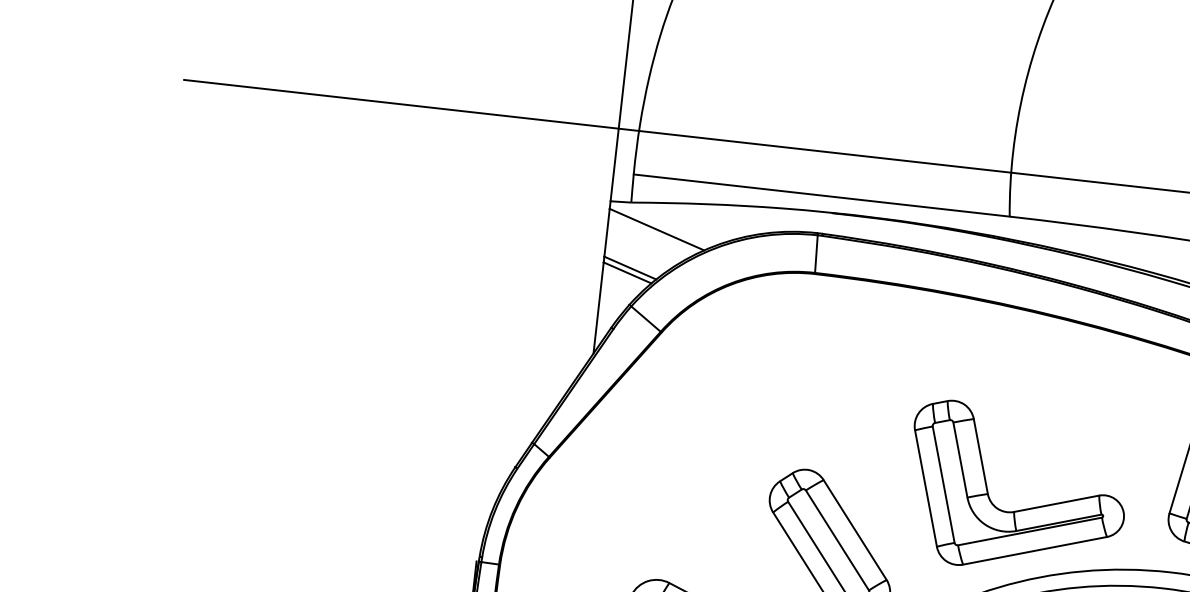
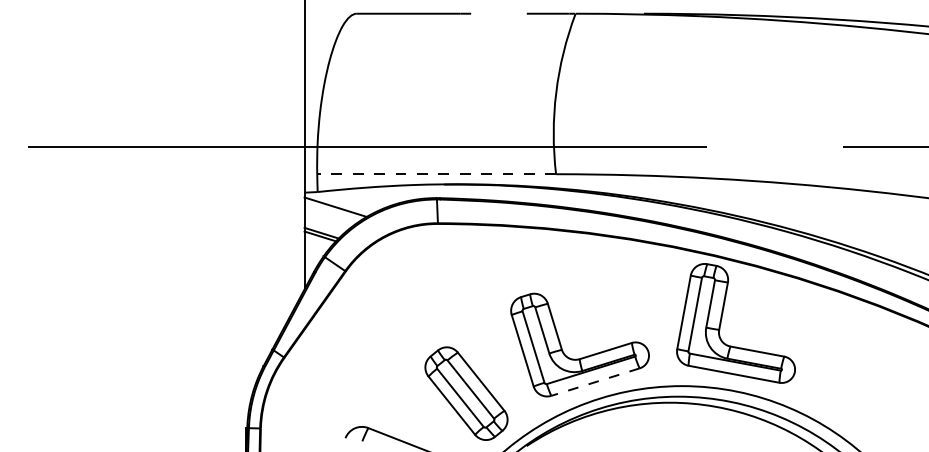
line: (821, 195) -> (436, 174), solid -> dashed
line: (1034, 551) -> (595, 382), solid -> dashed

